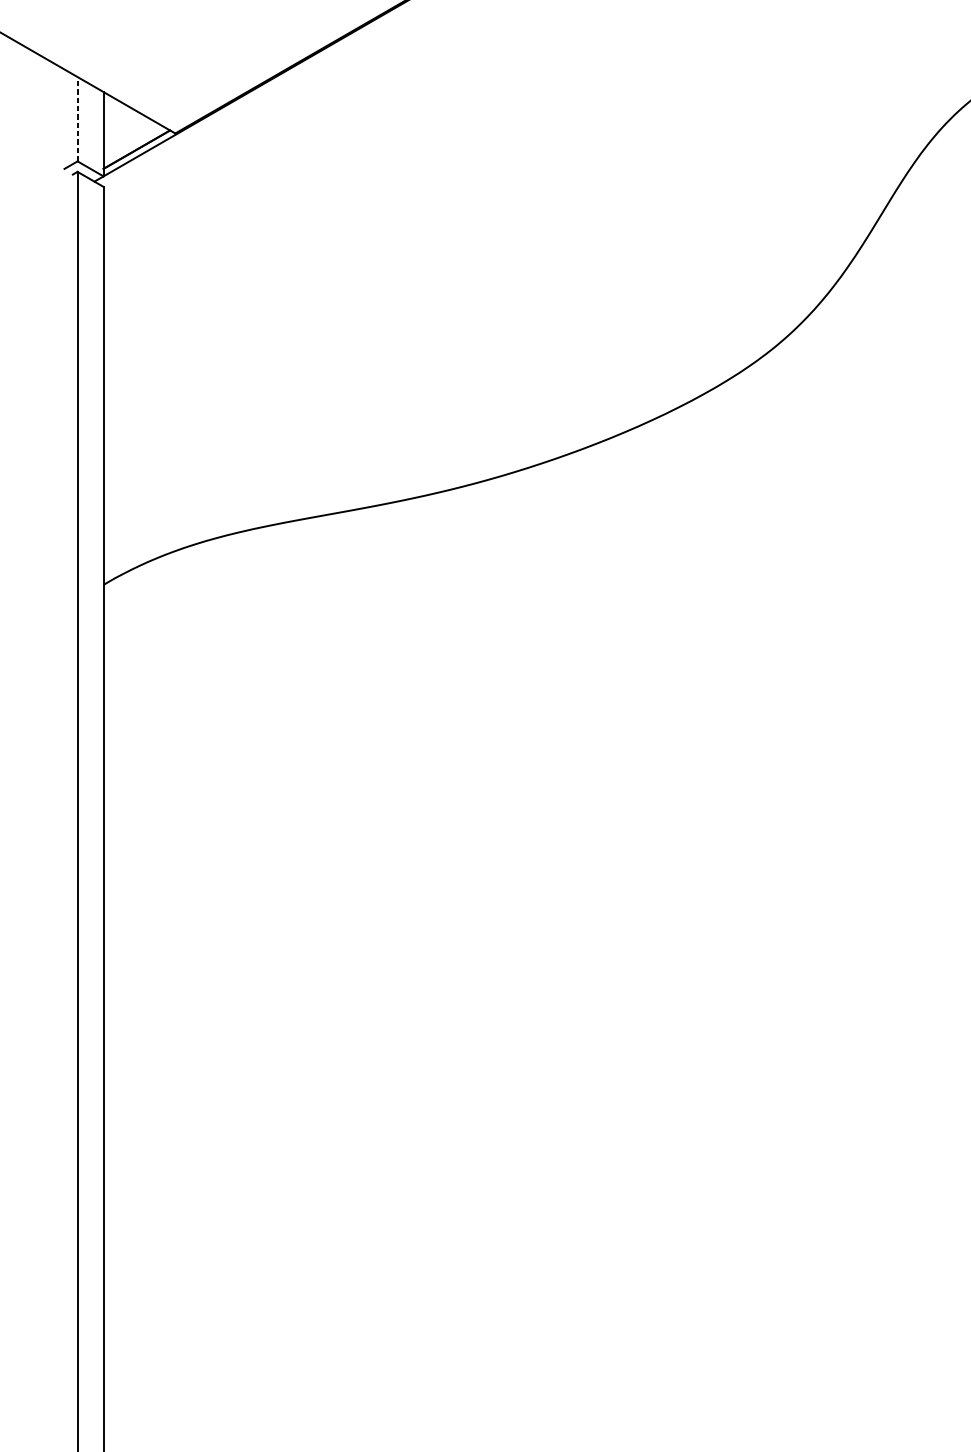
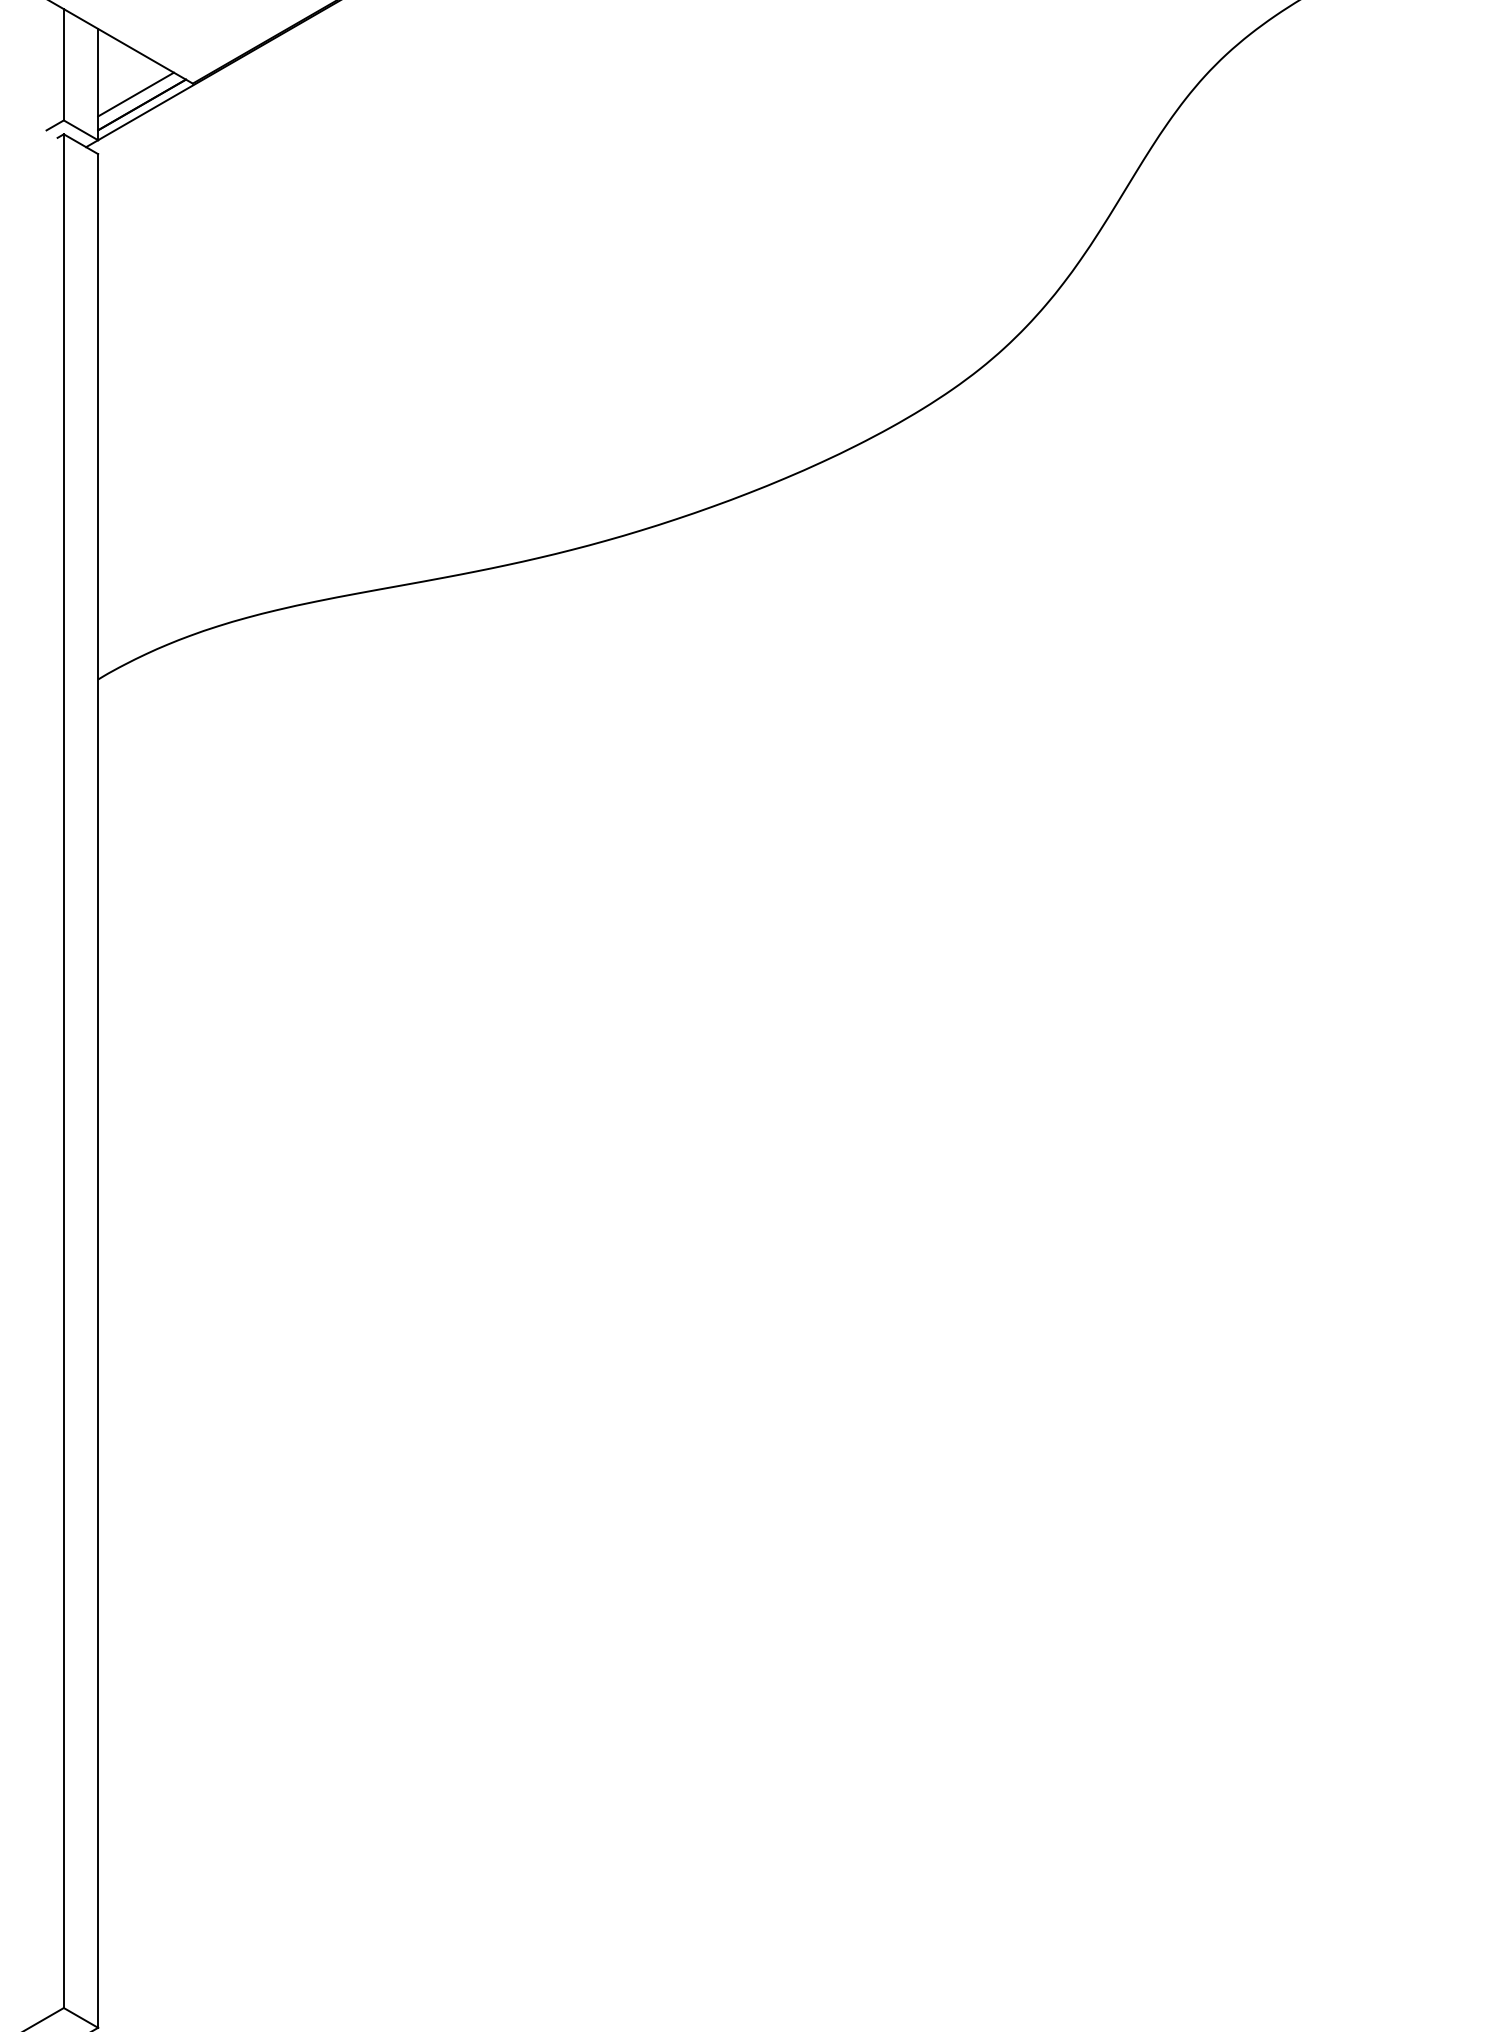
line: (77, 119) -> (63, 64), dashed -> solid
line: (131, 141) -> (135, 94), added

